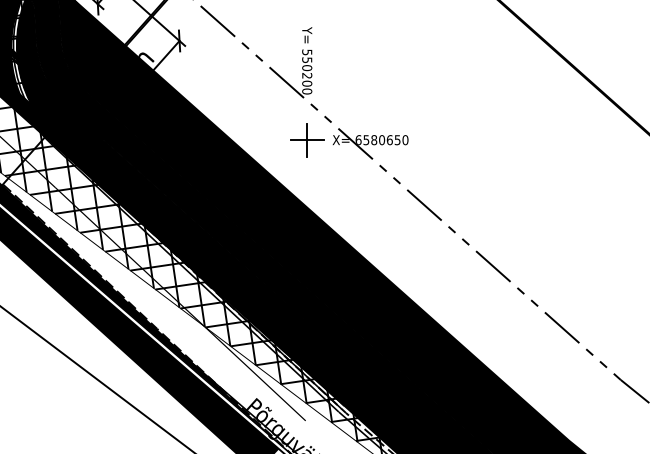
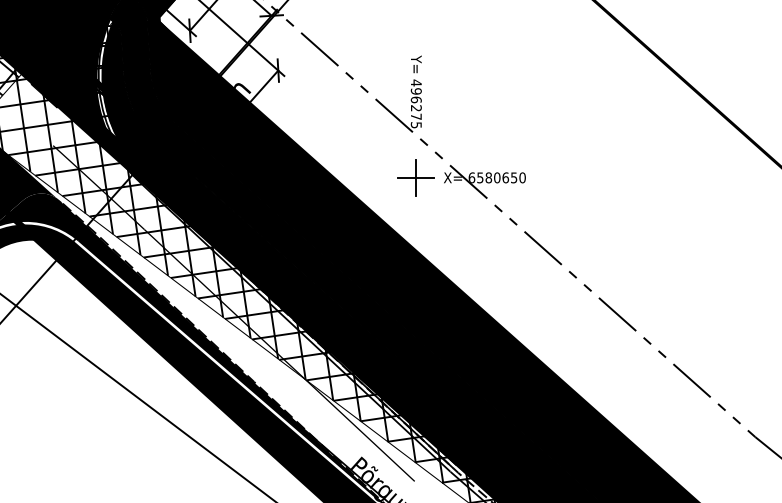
text: (306, 71) -> (415, 103), 550200 -> 496275

